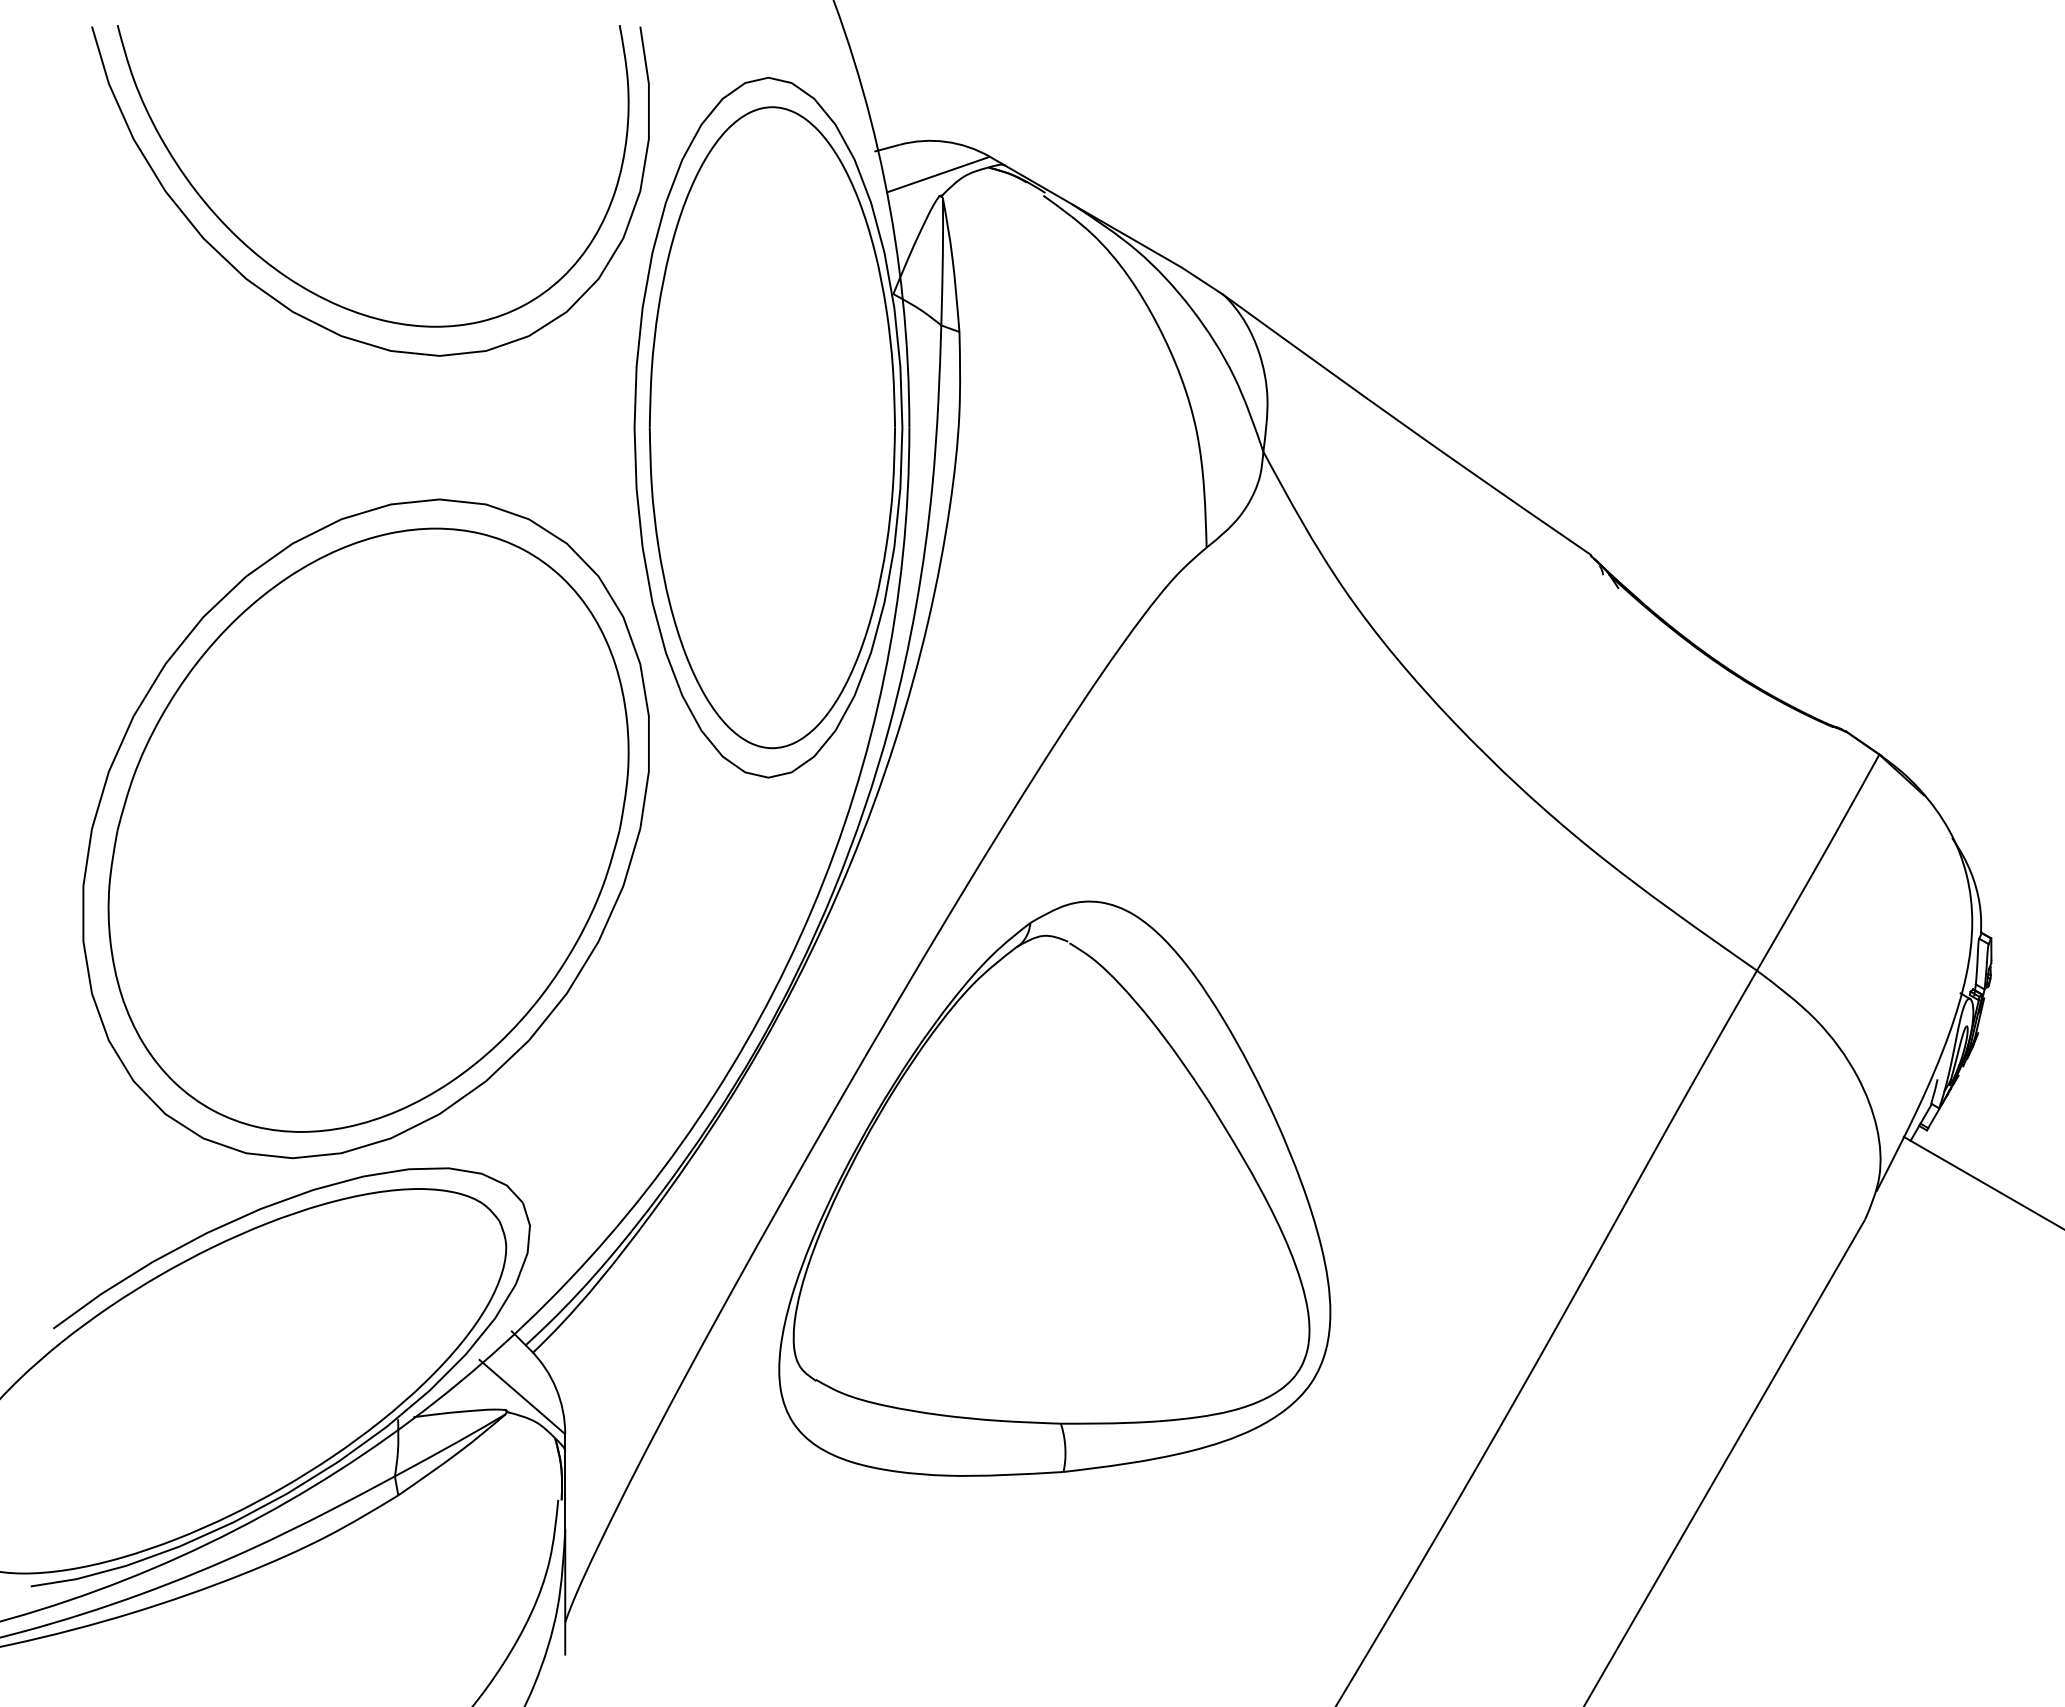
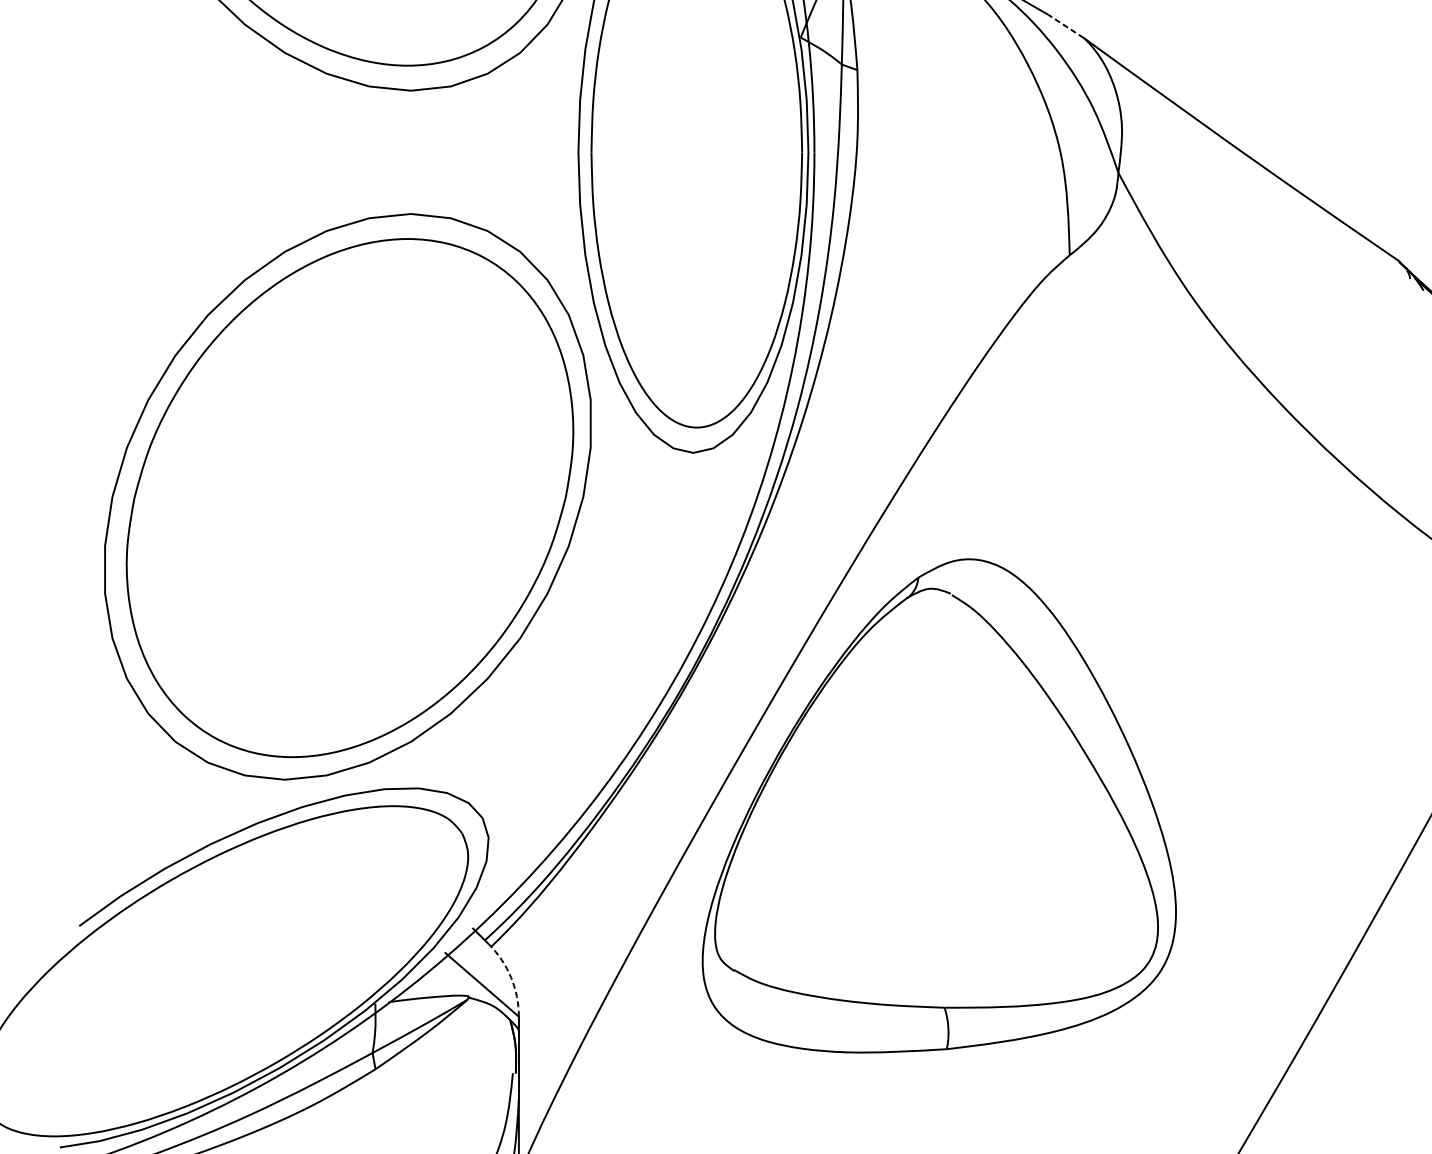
line: (1202, 281) -> (1066, 26), solid -> dashed
arc: (556, 1388) -> (511, 977), solid -> dashed

